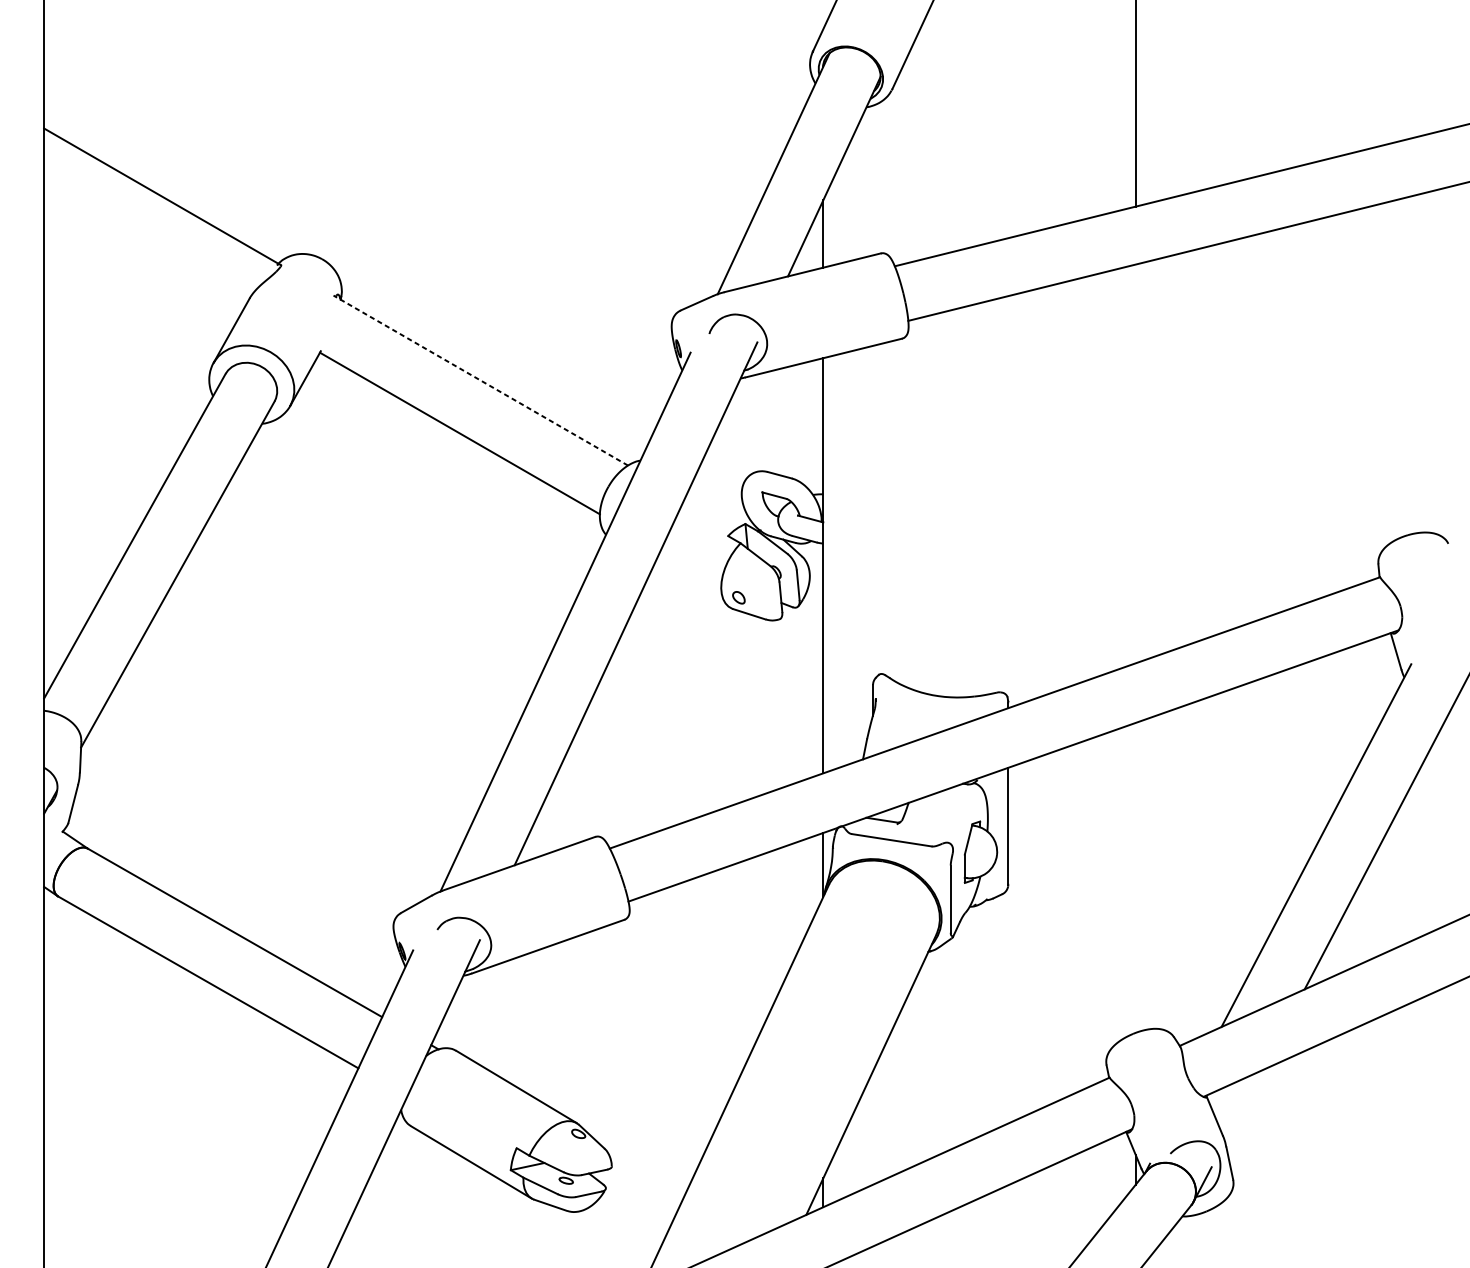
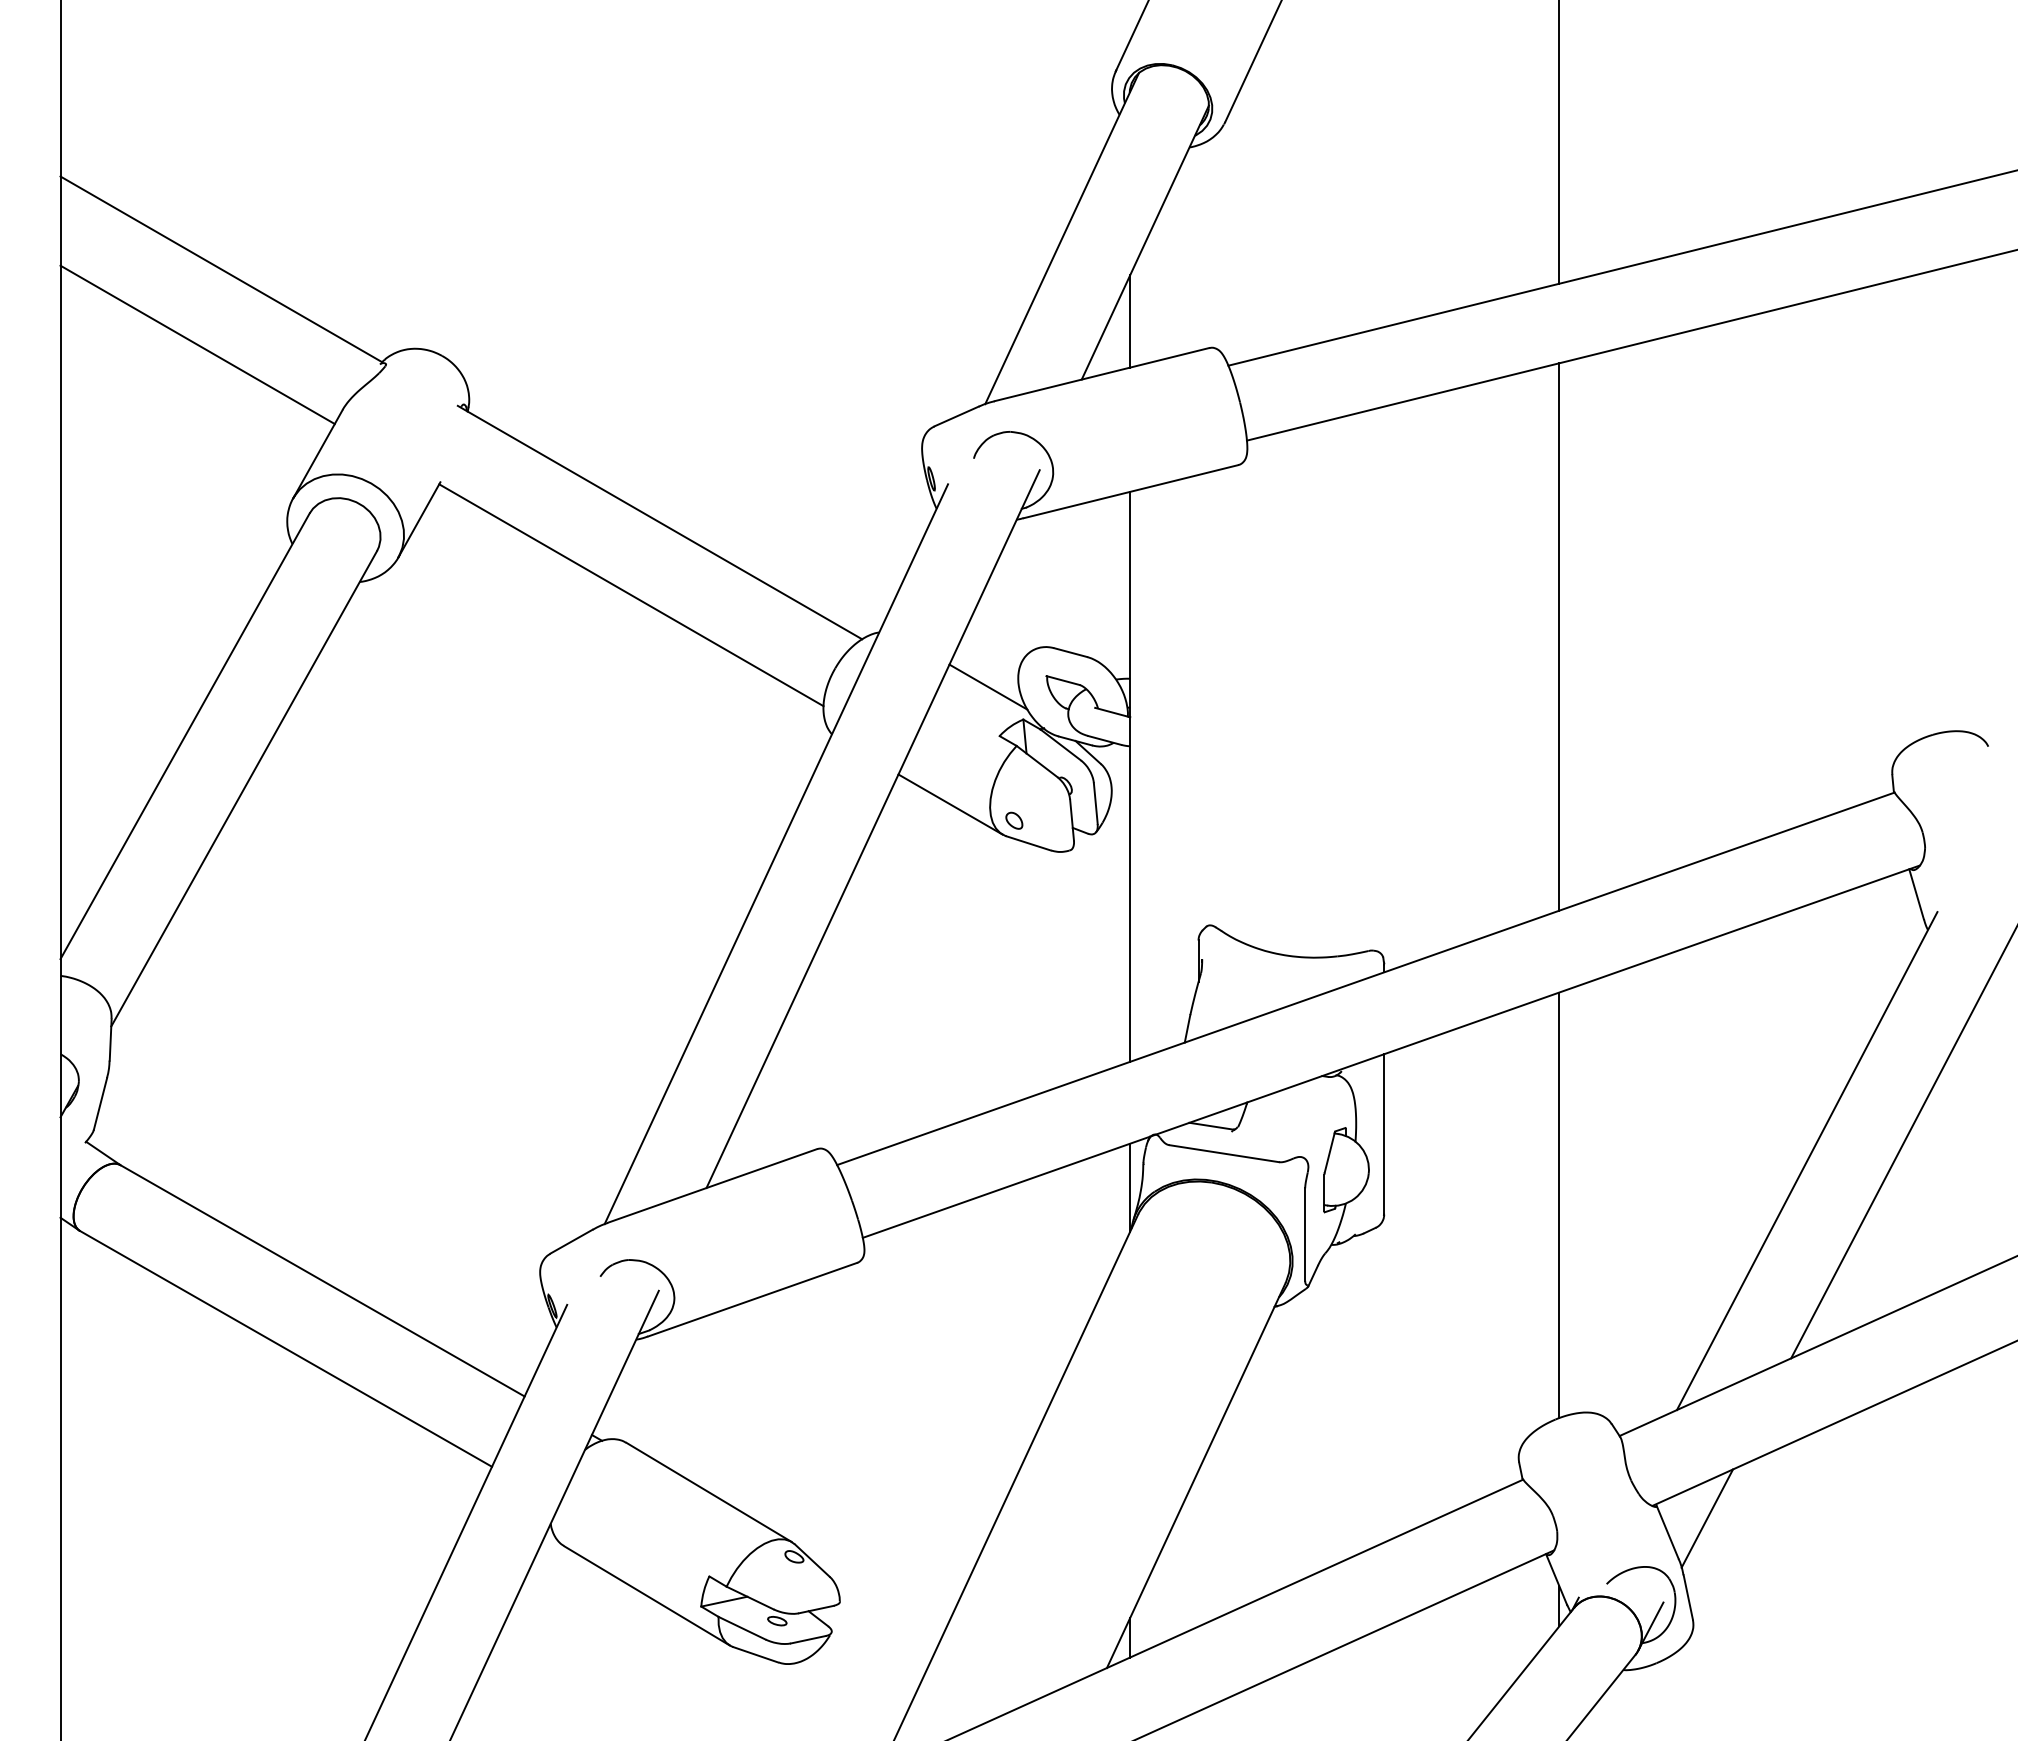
line: (143, 250) -> (197, 344), added
line: (480, 380) -> (659, 522), dashed -> solid
line: (1135, 463) -> (1559, 636), added
line: (720, 499) -> (988, 686), added
line: (692, 585) -> (950, 804), added
line: (1135, 878) -> (1559, 1205), added
line: (1243, 1106) -> (1707, 1518), added

